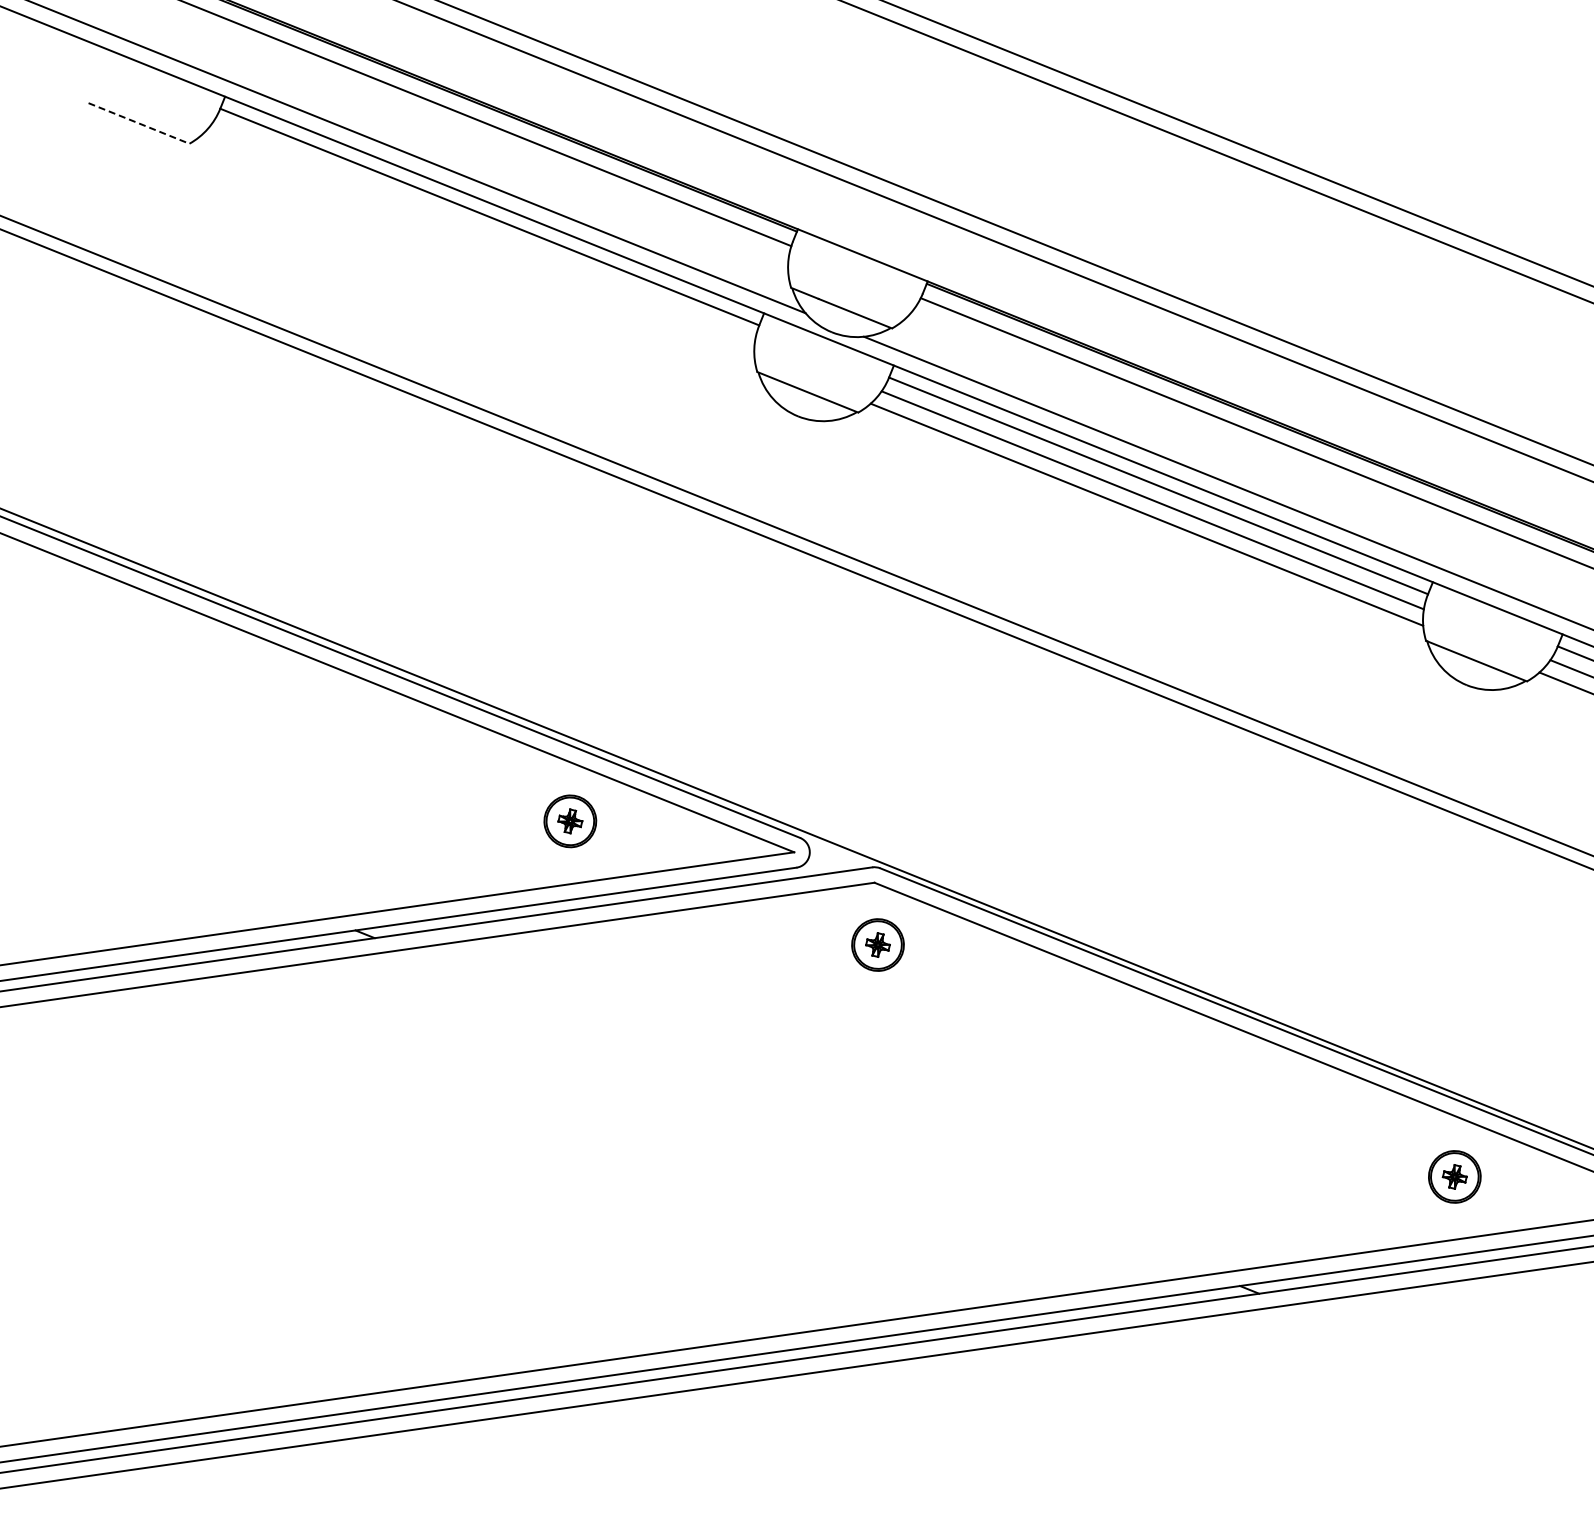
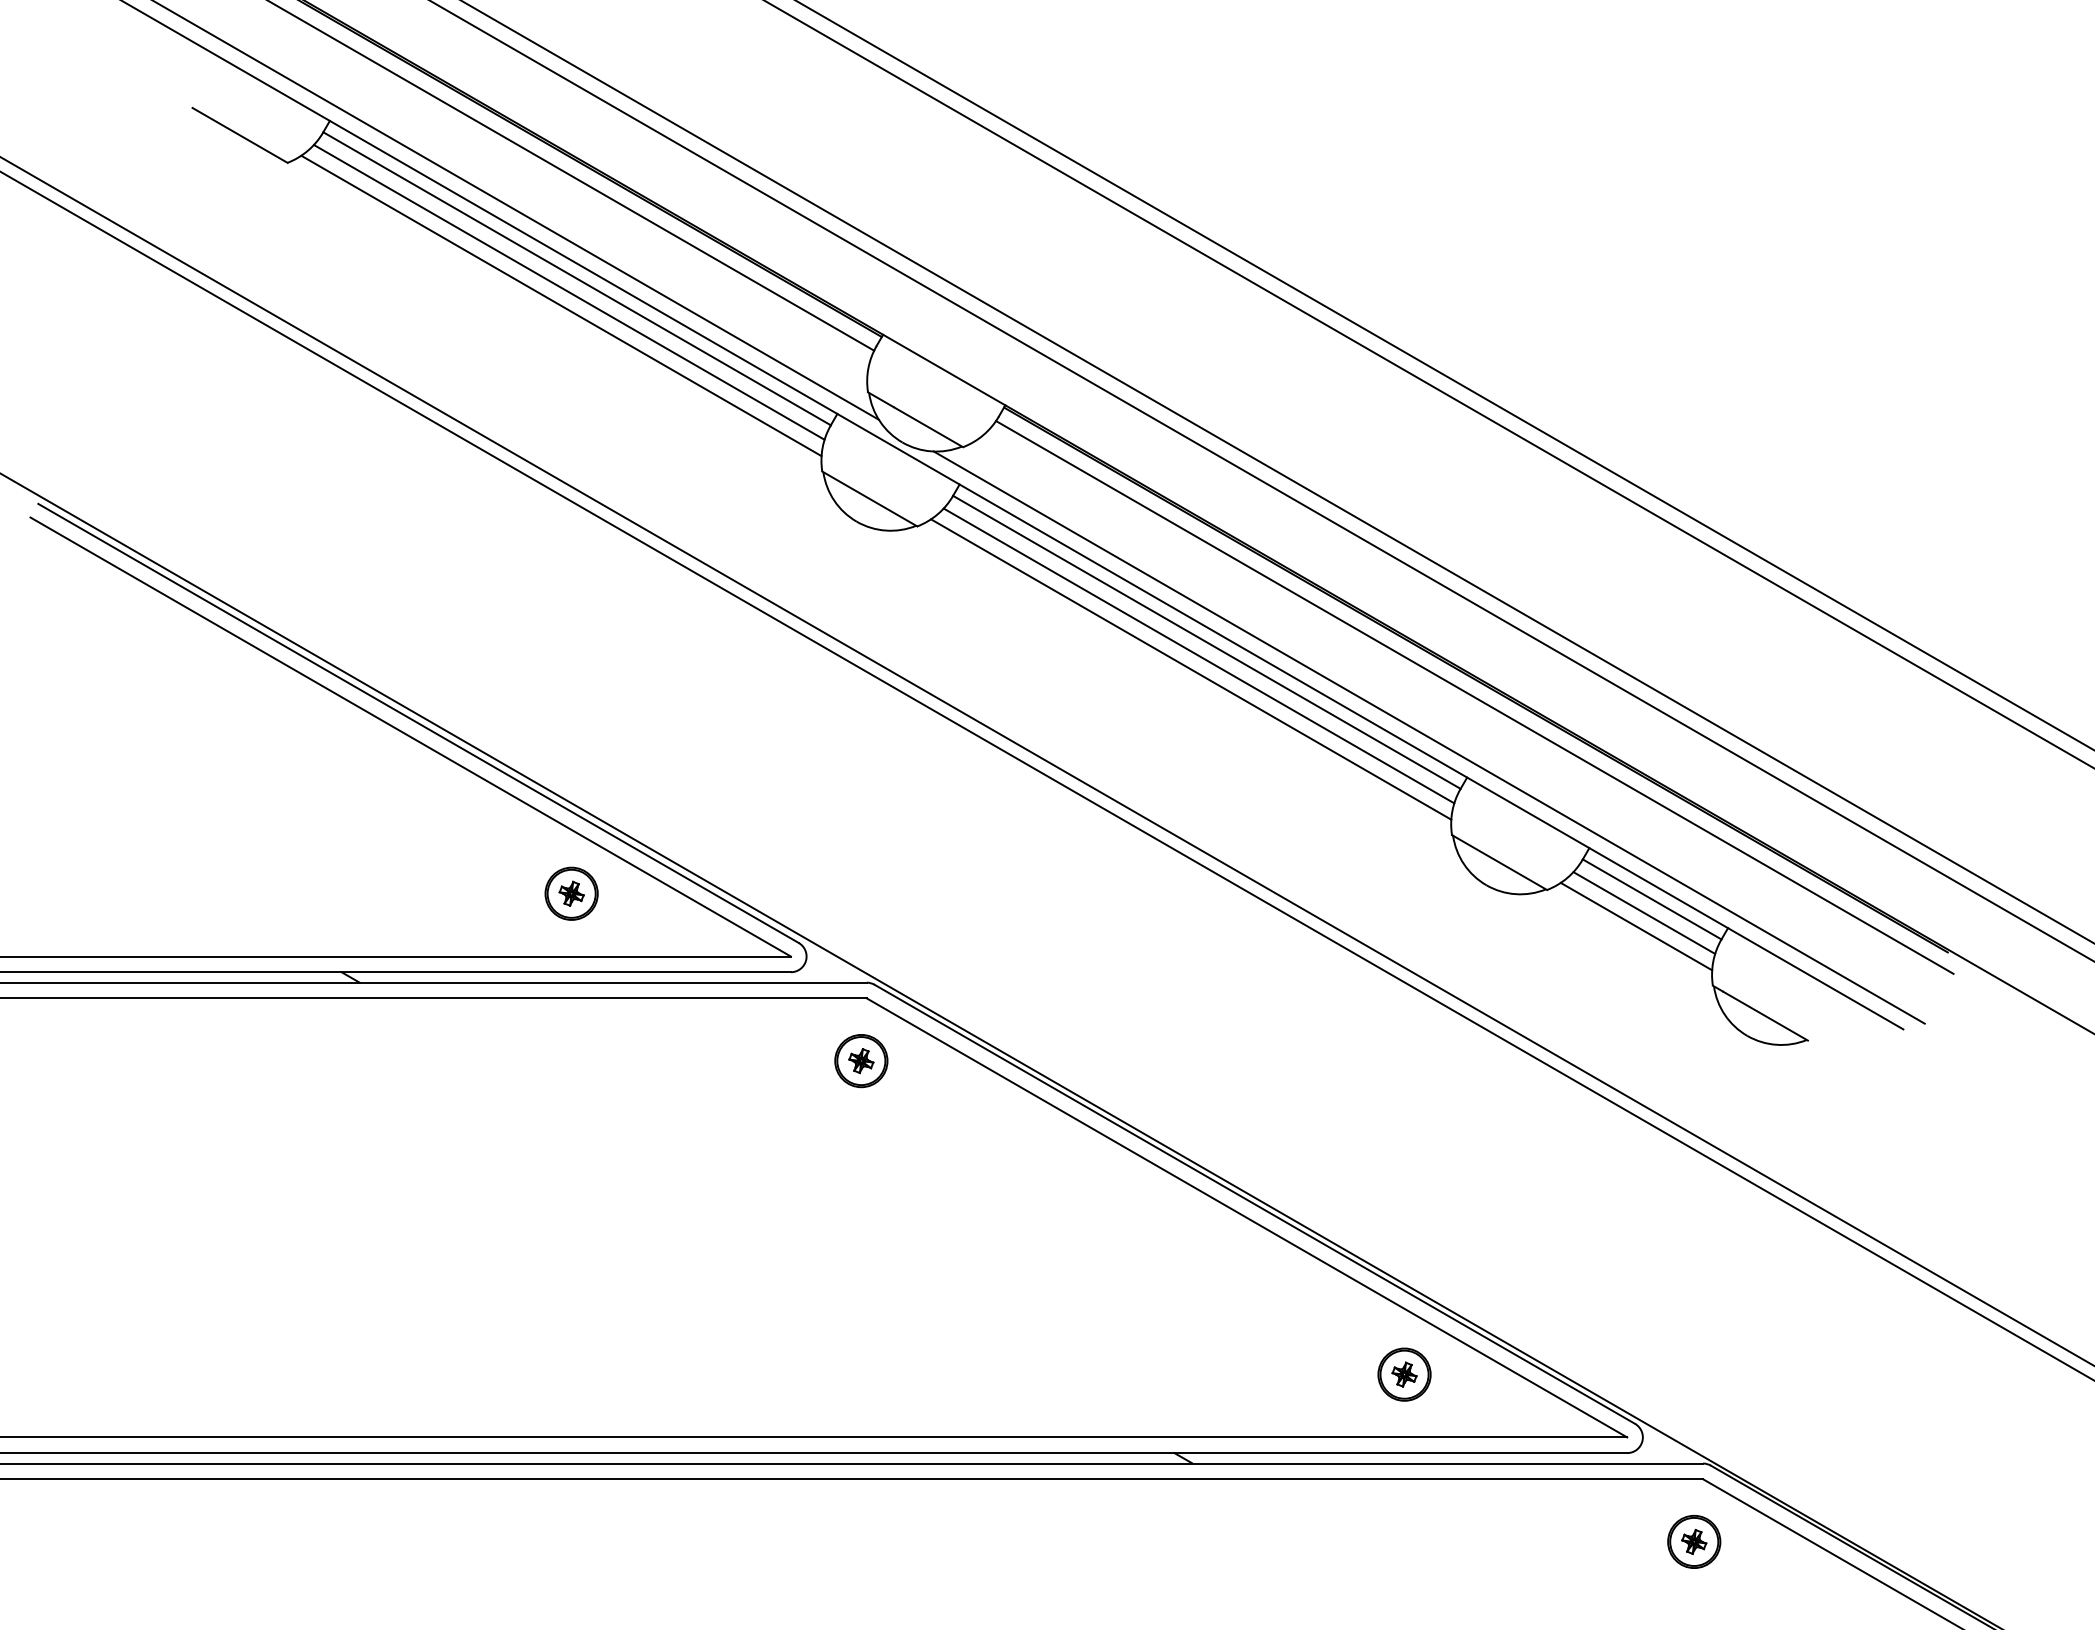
line: (139, 123) -> (240, 135), dashed -> solid
line: (483, 230) -> (568, 291), added
line: (478, 245) -> (561, 305), added

